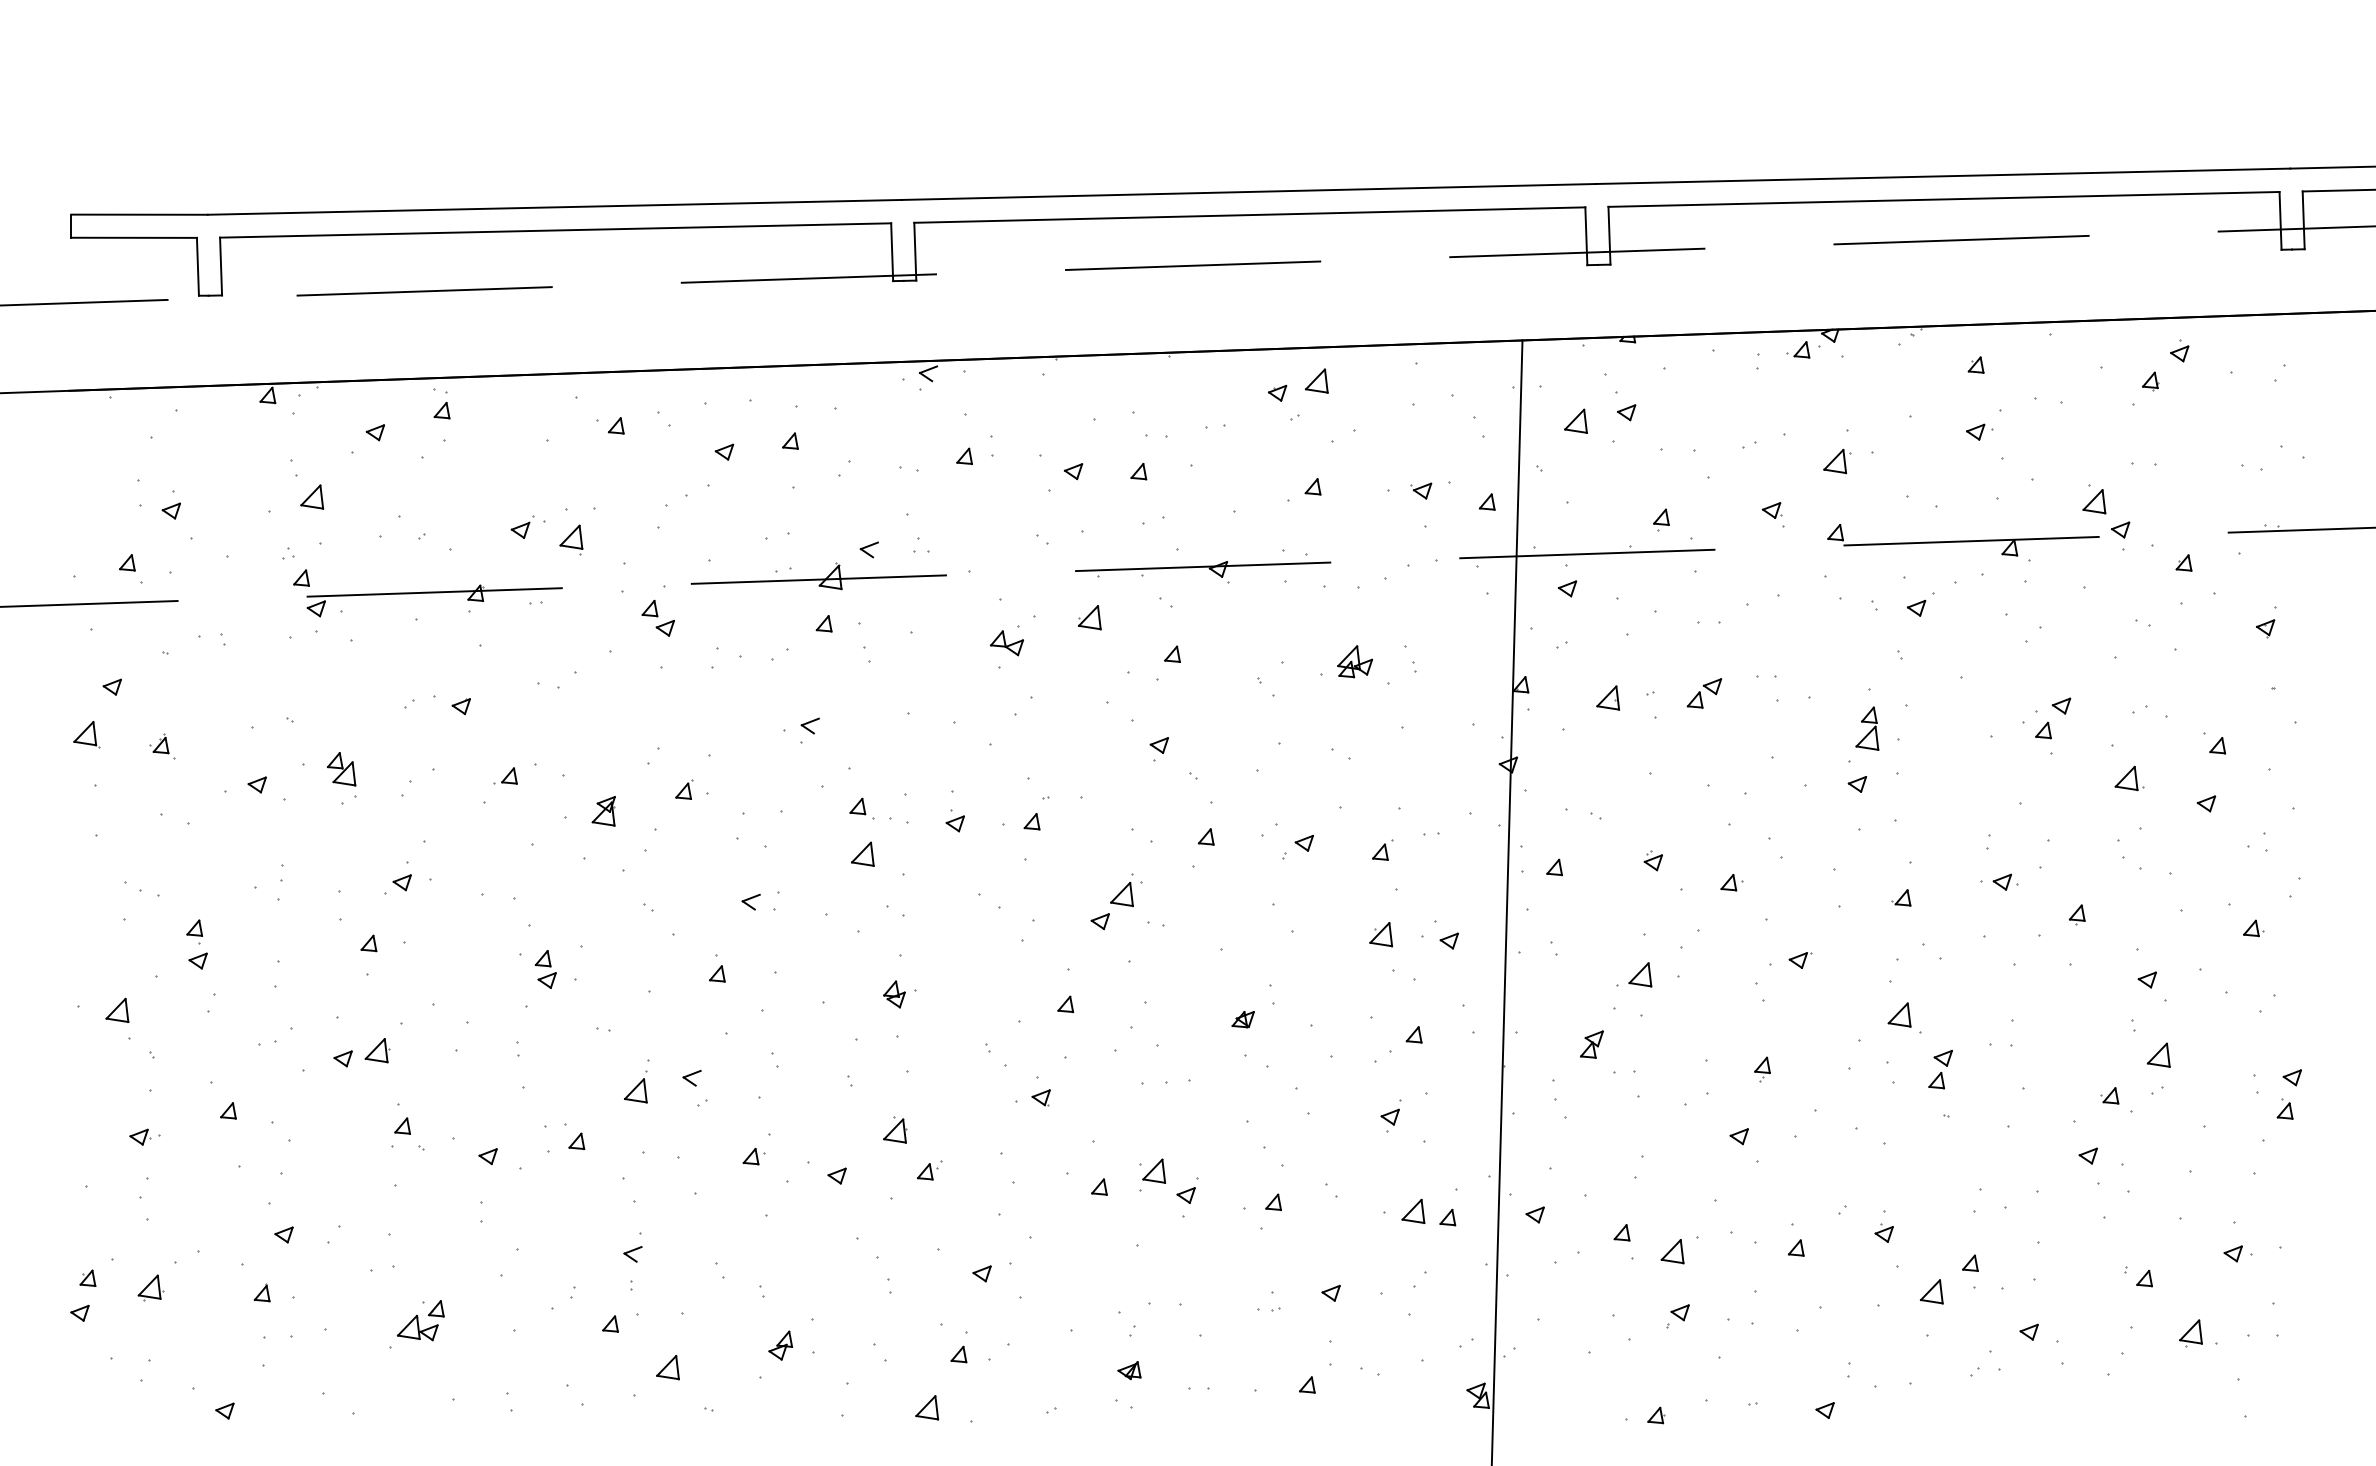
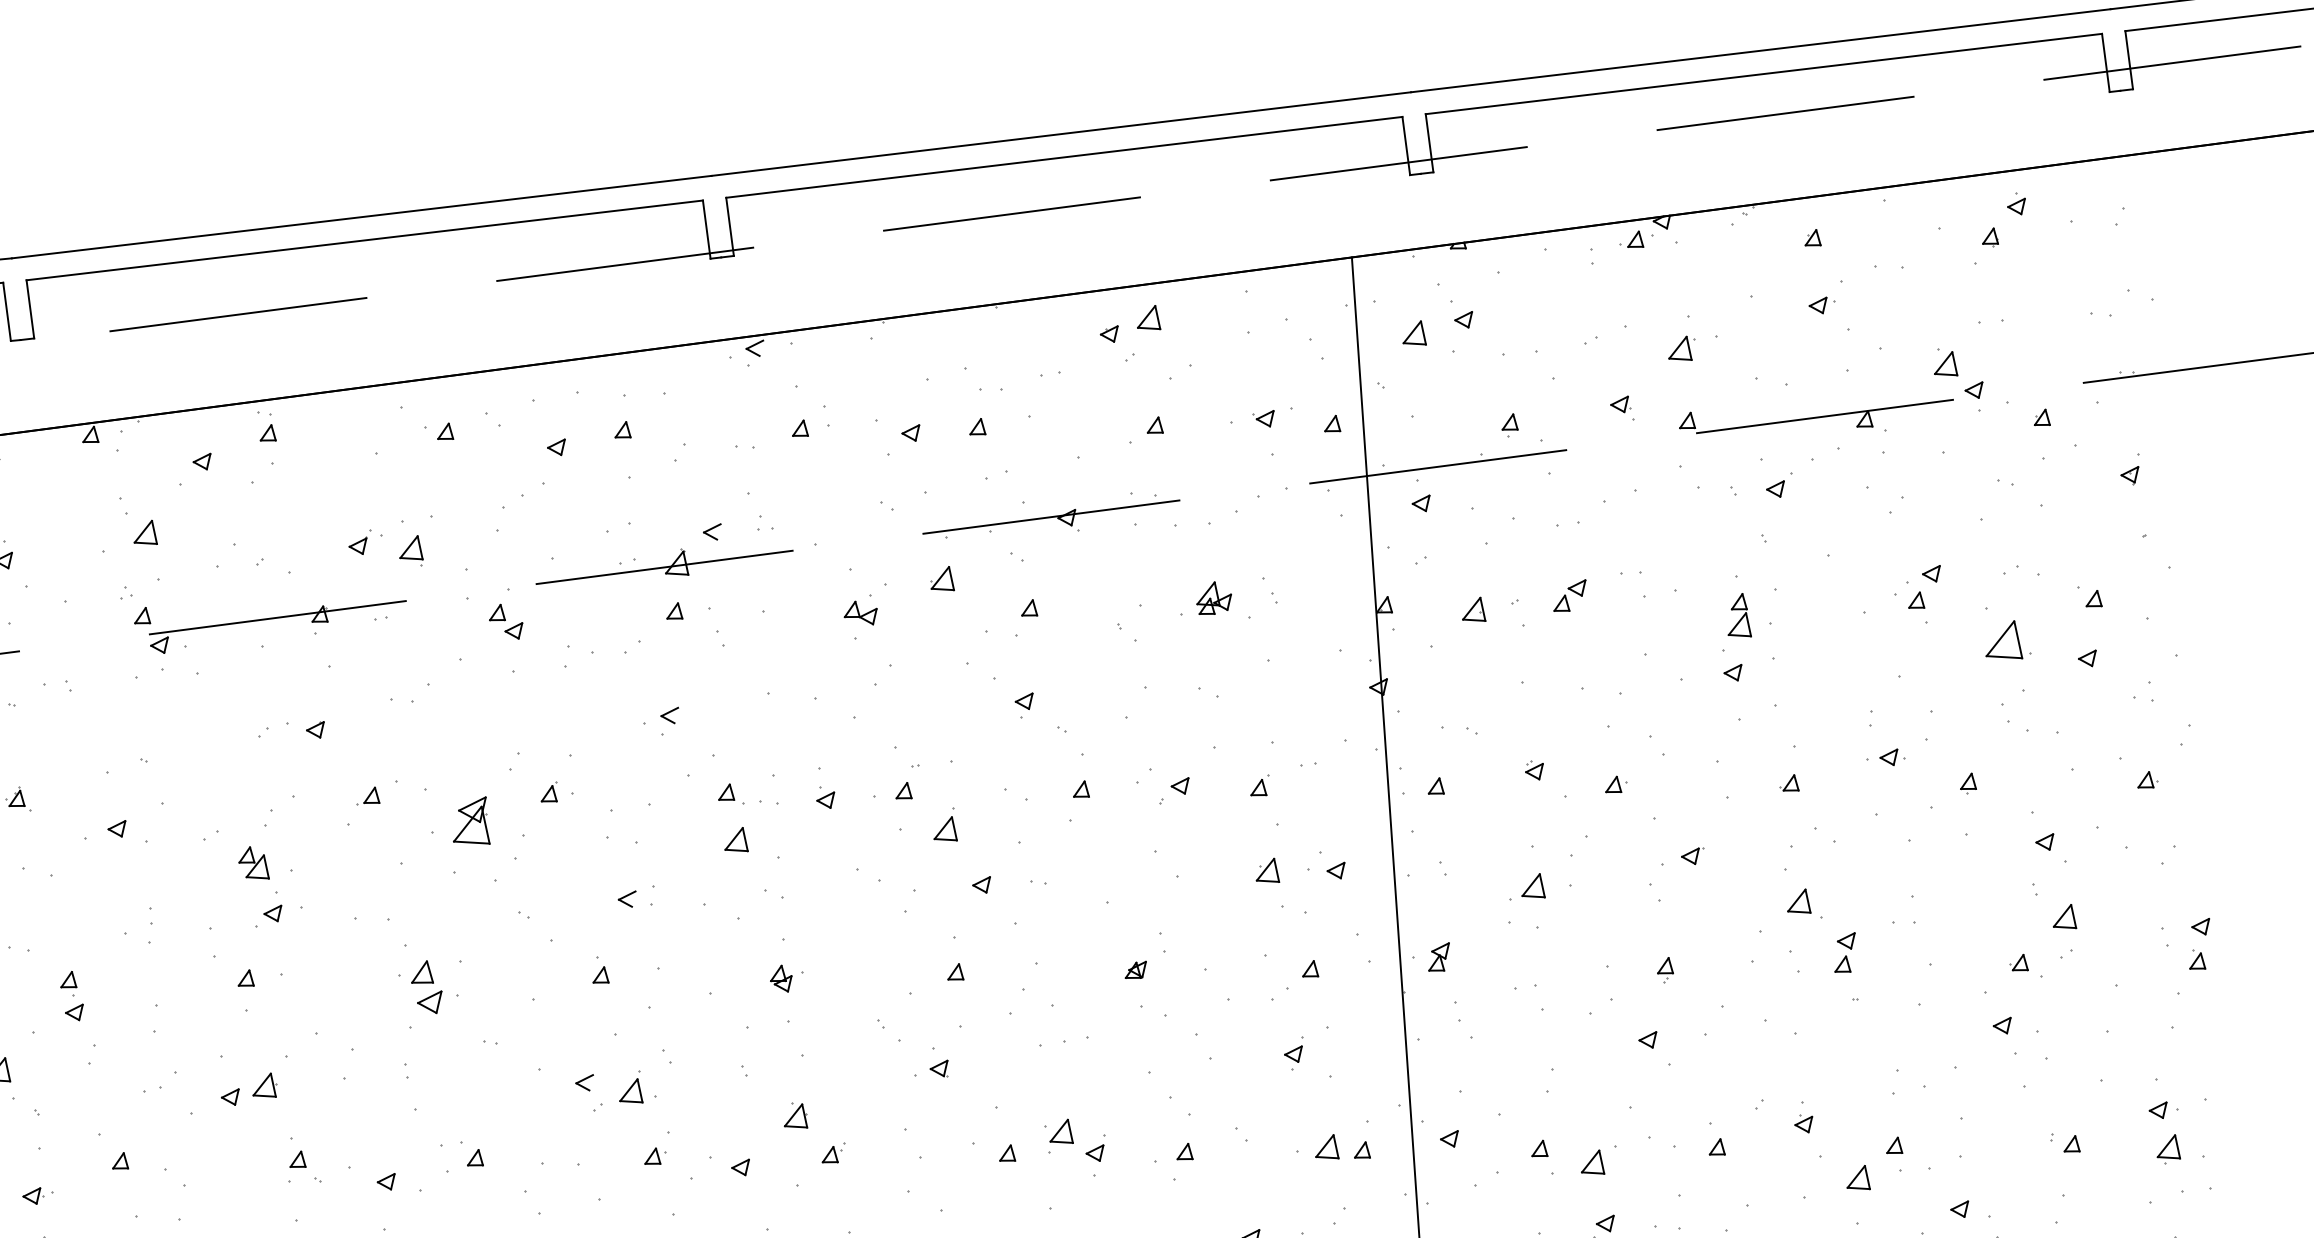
part: (341, 769) -> (253, 863), moved
part: (2129, 778) -> (2007, 640), size x1.6
part: (603, 811) -> (469, 822), size x1.6
part: (1121, 890) -> (943, 825), moved
part: (545, 969) -> (426, 987), size x1.4
part: (1591, 1044) -> (1438, 957), moved
part: (635, 1086) -> (629, 1087), moved
part: (2190, 1333) -> (2167, 1149), moved

